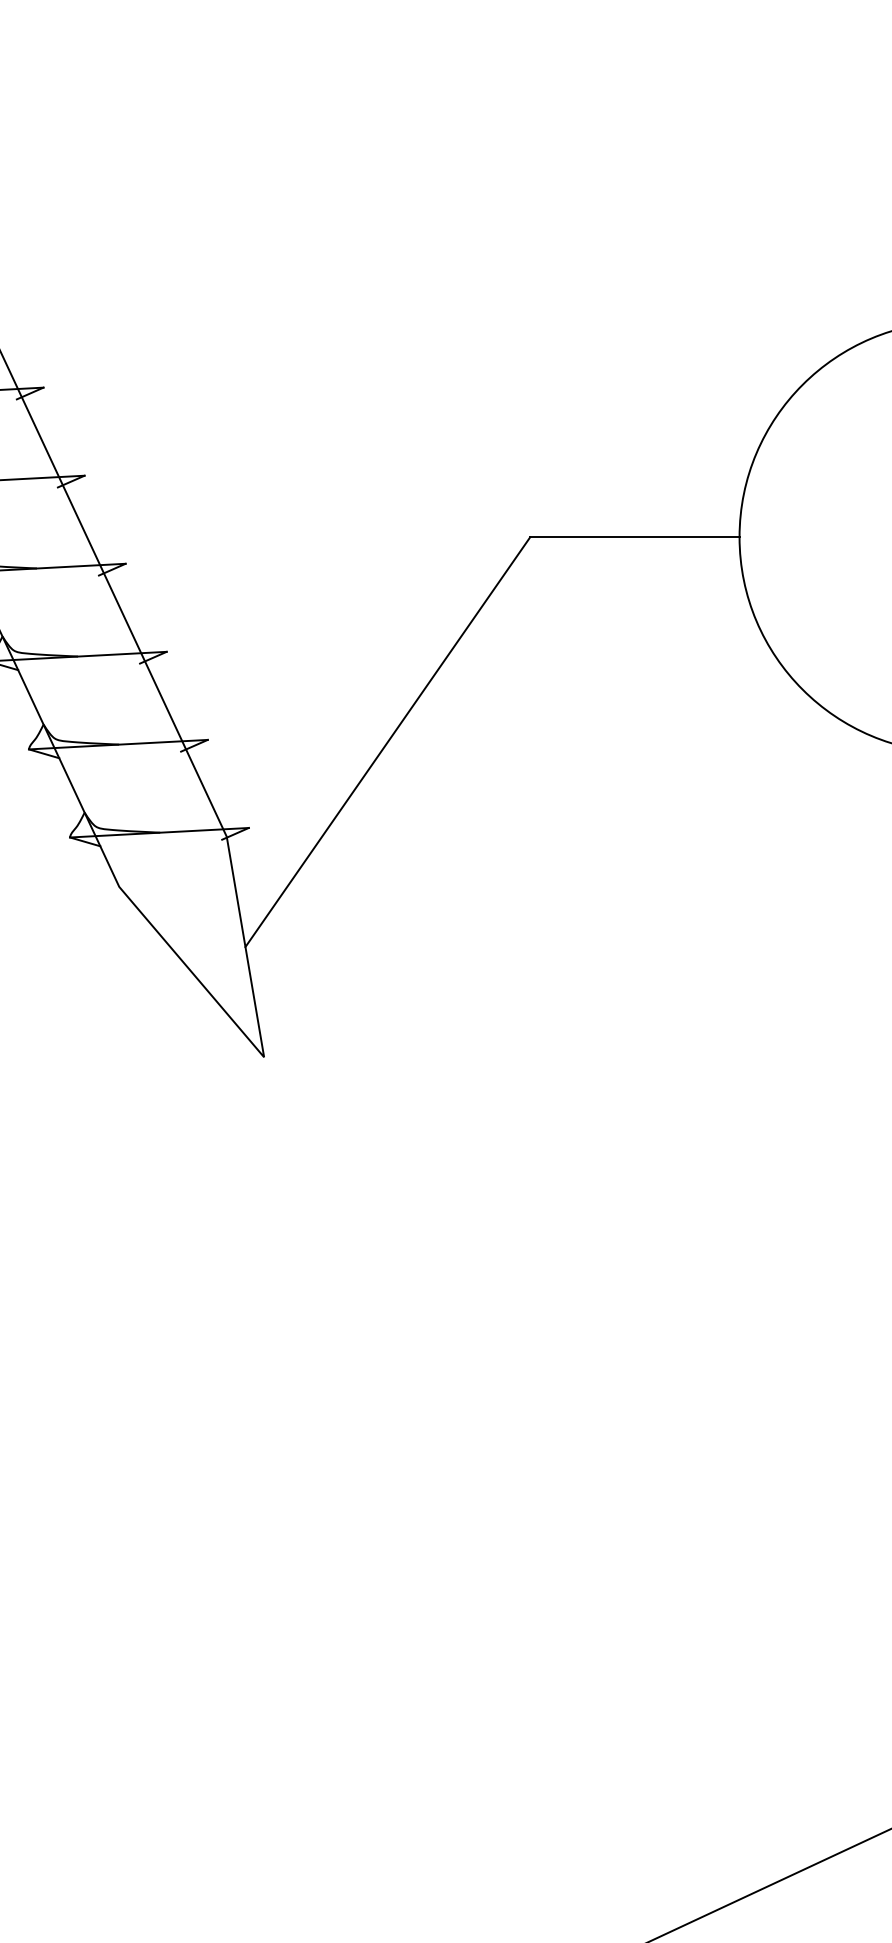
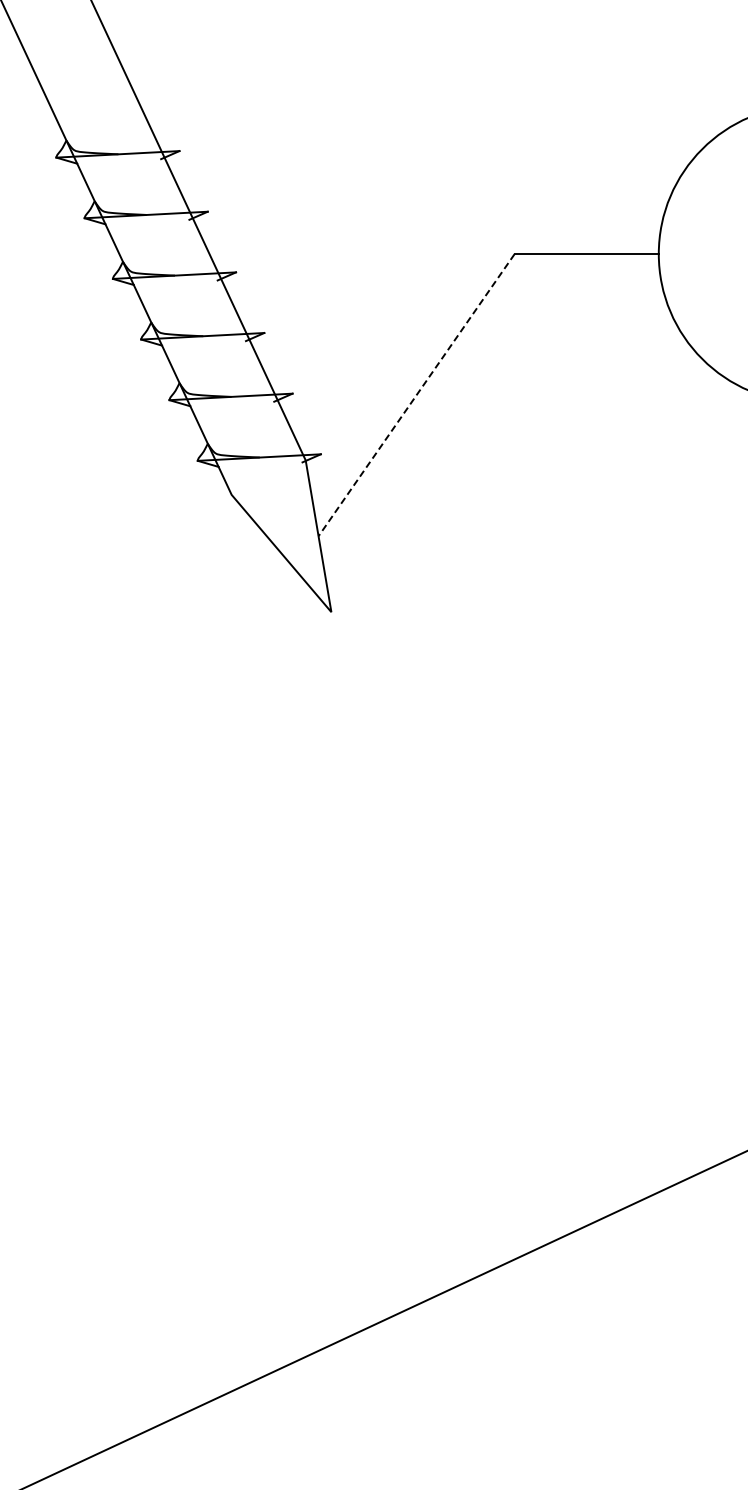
line: (387, 742) -> (416, 395), solid -> dashed

